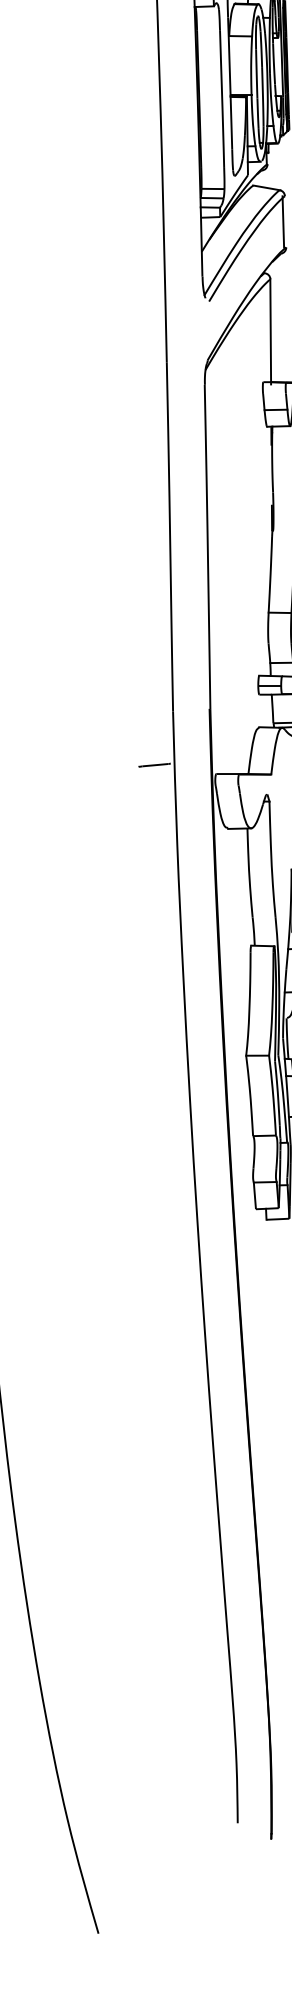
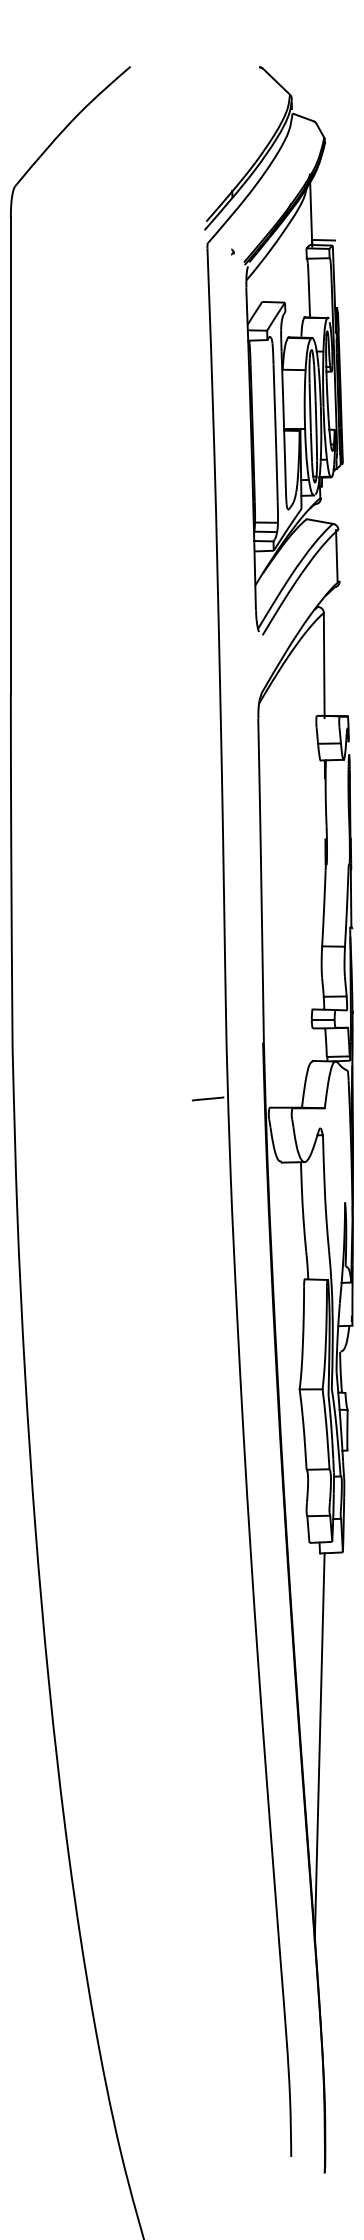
line: (265, 1413) -> (319, 1747), added

